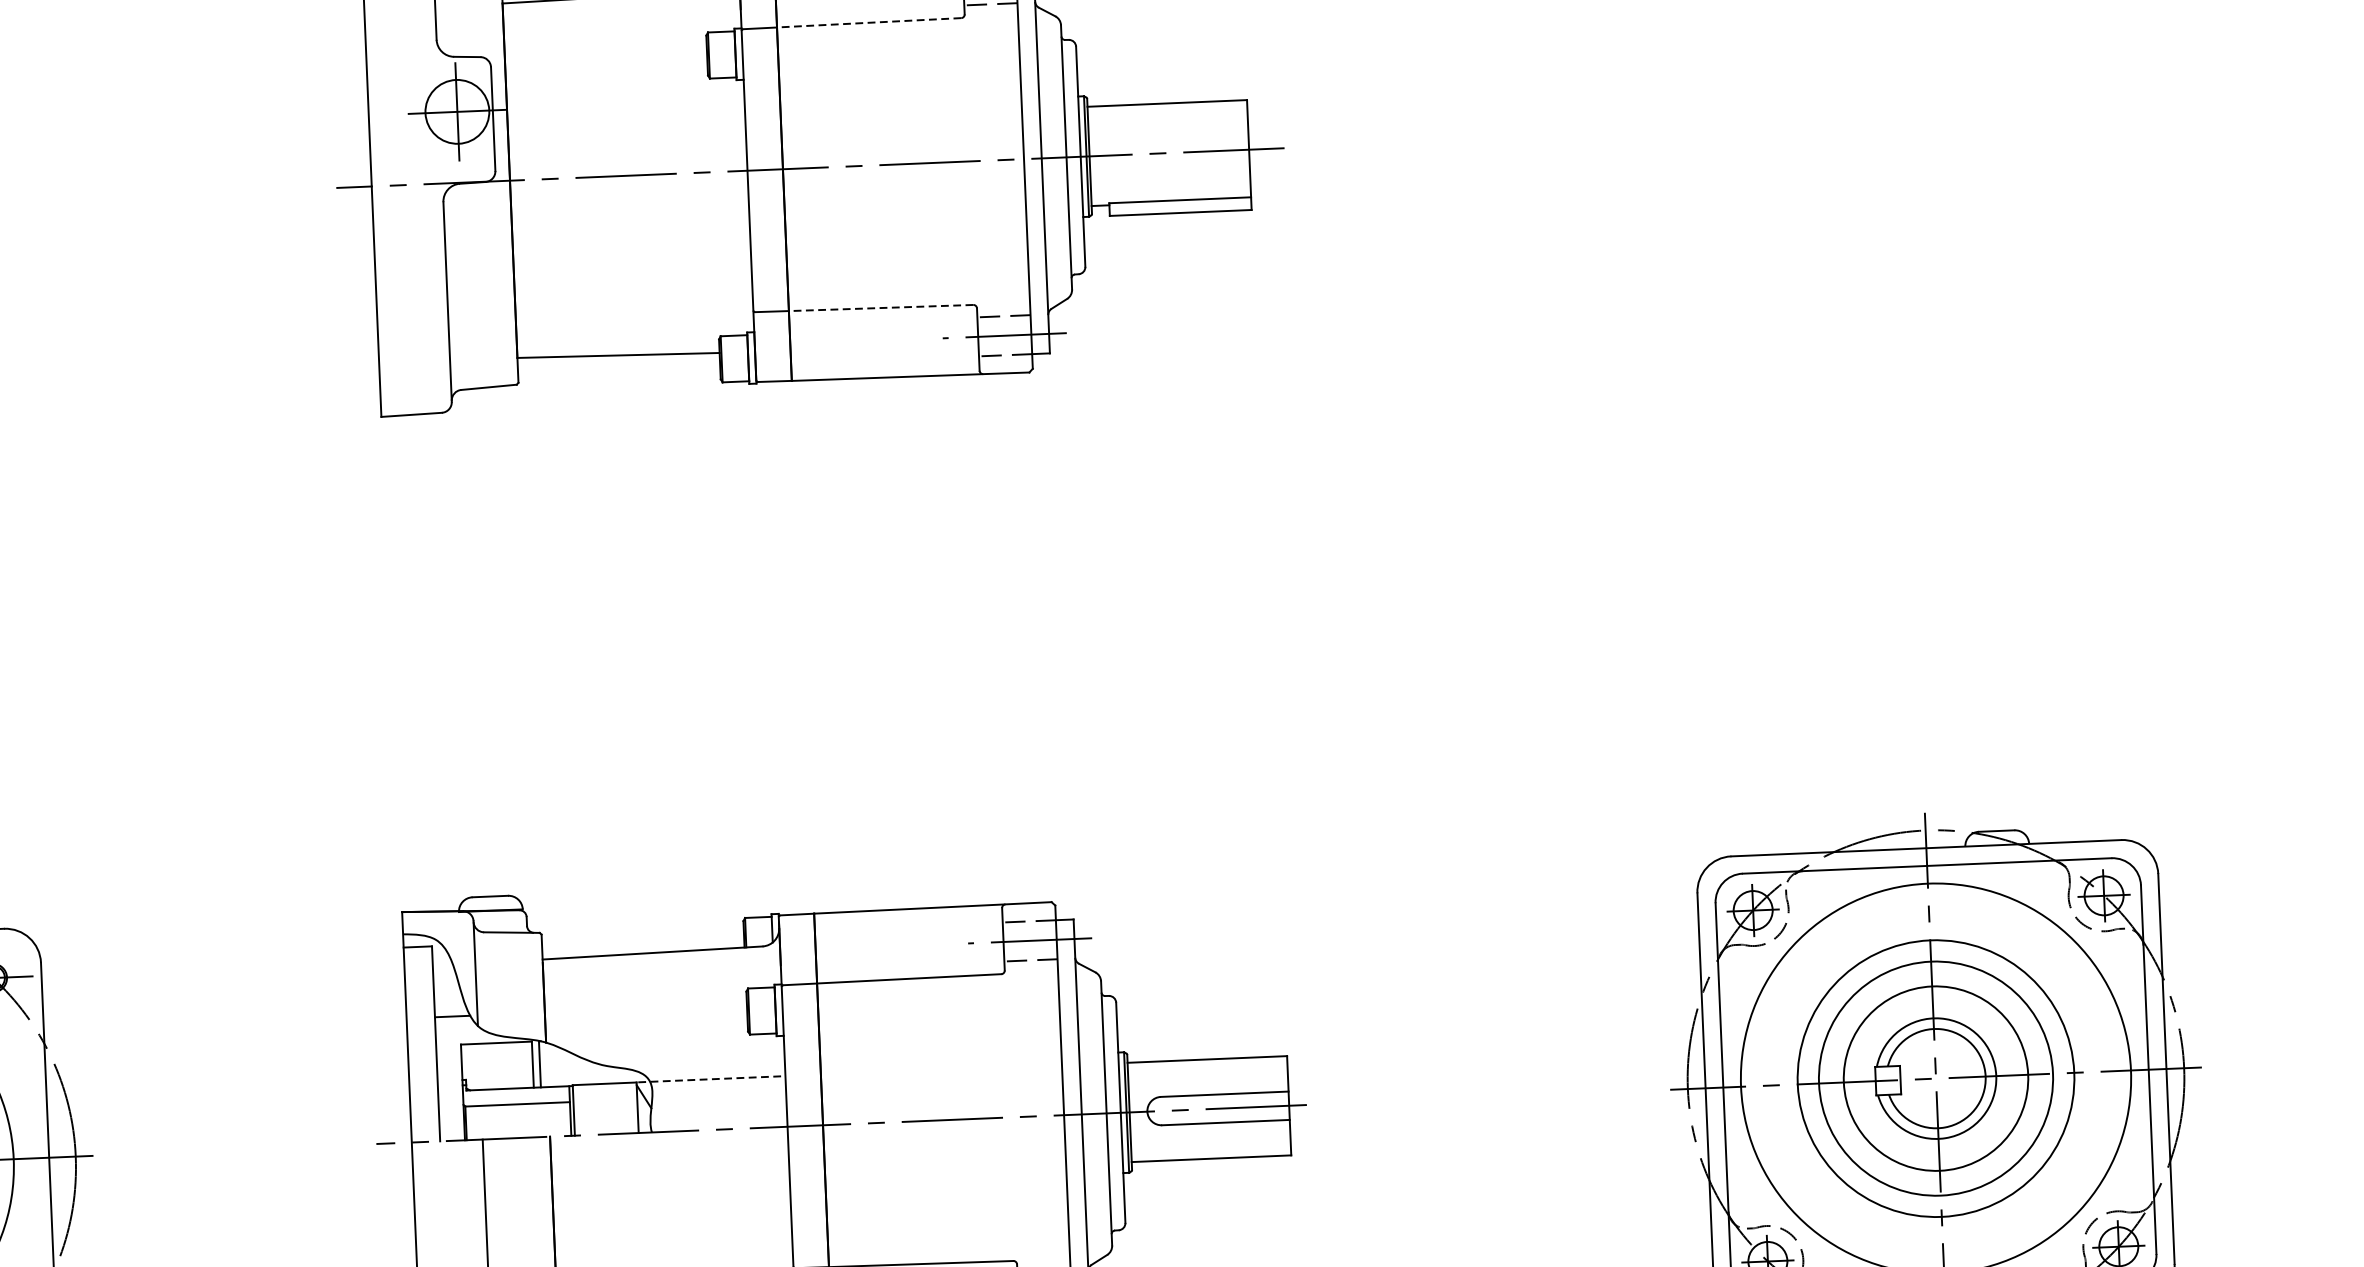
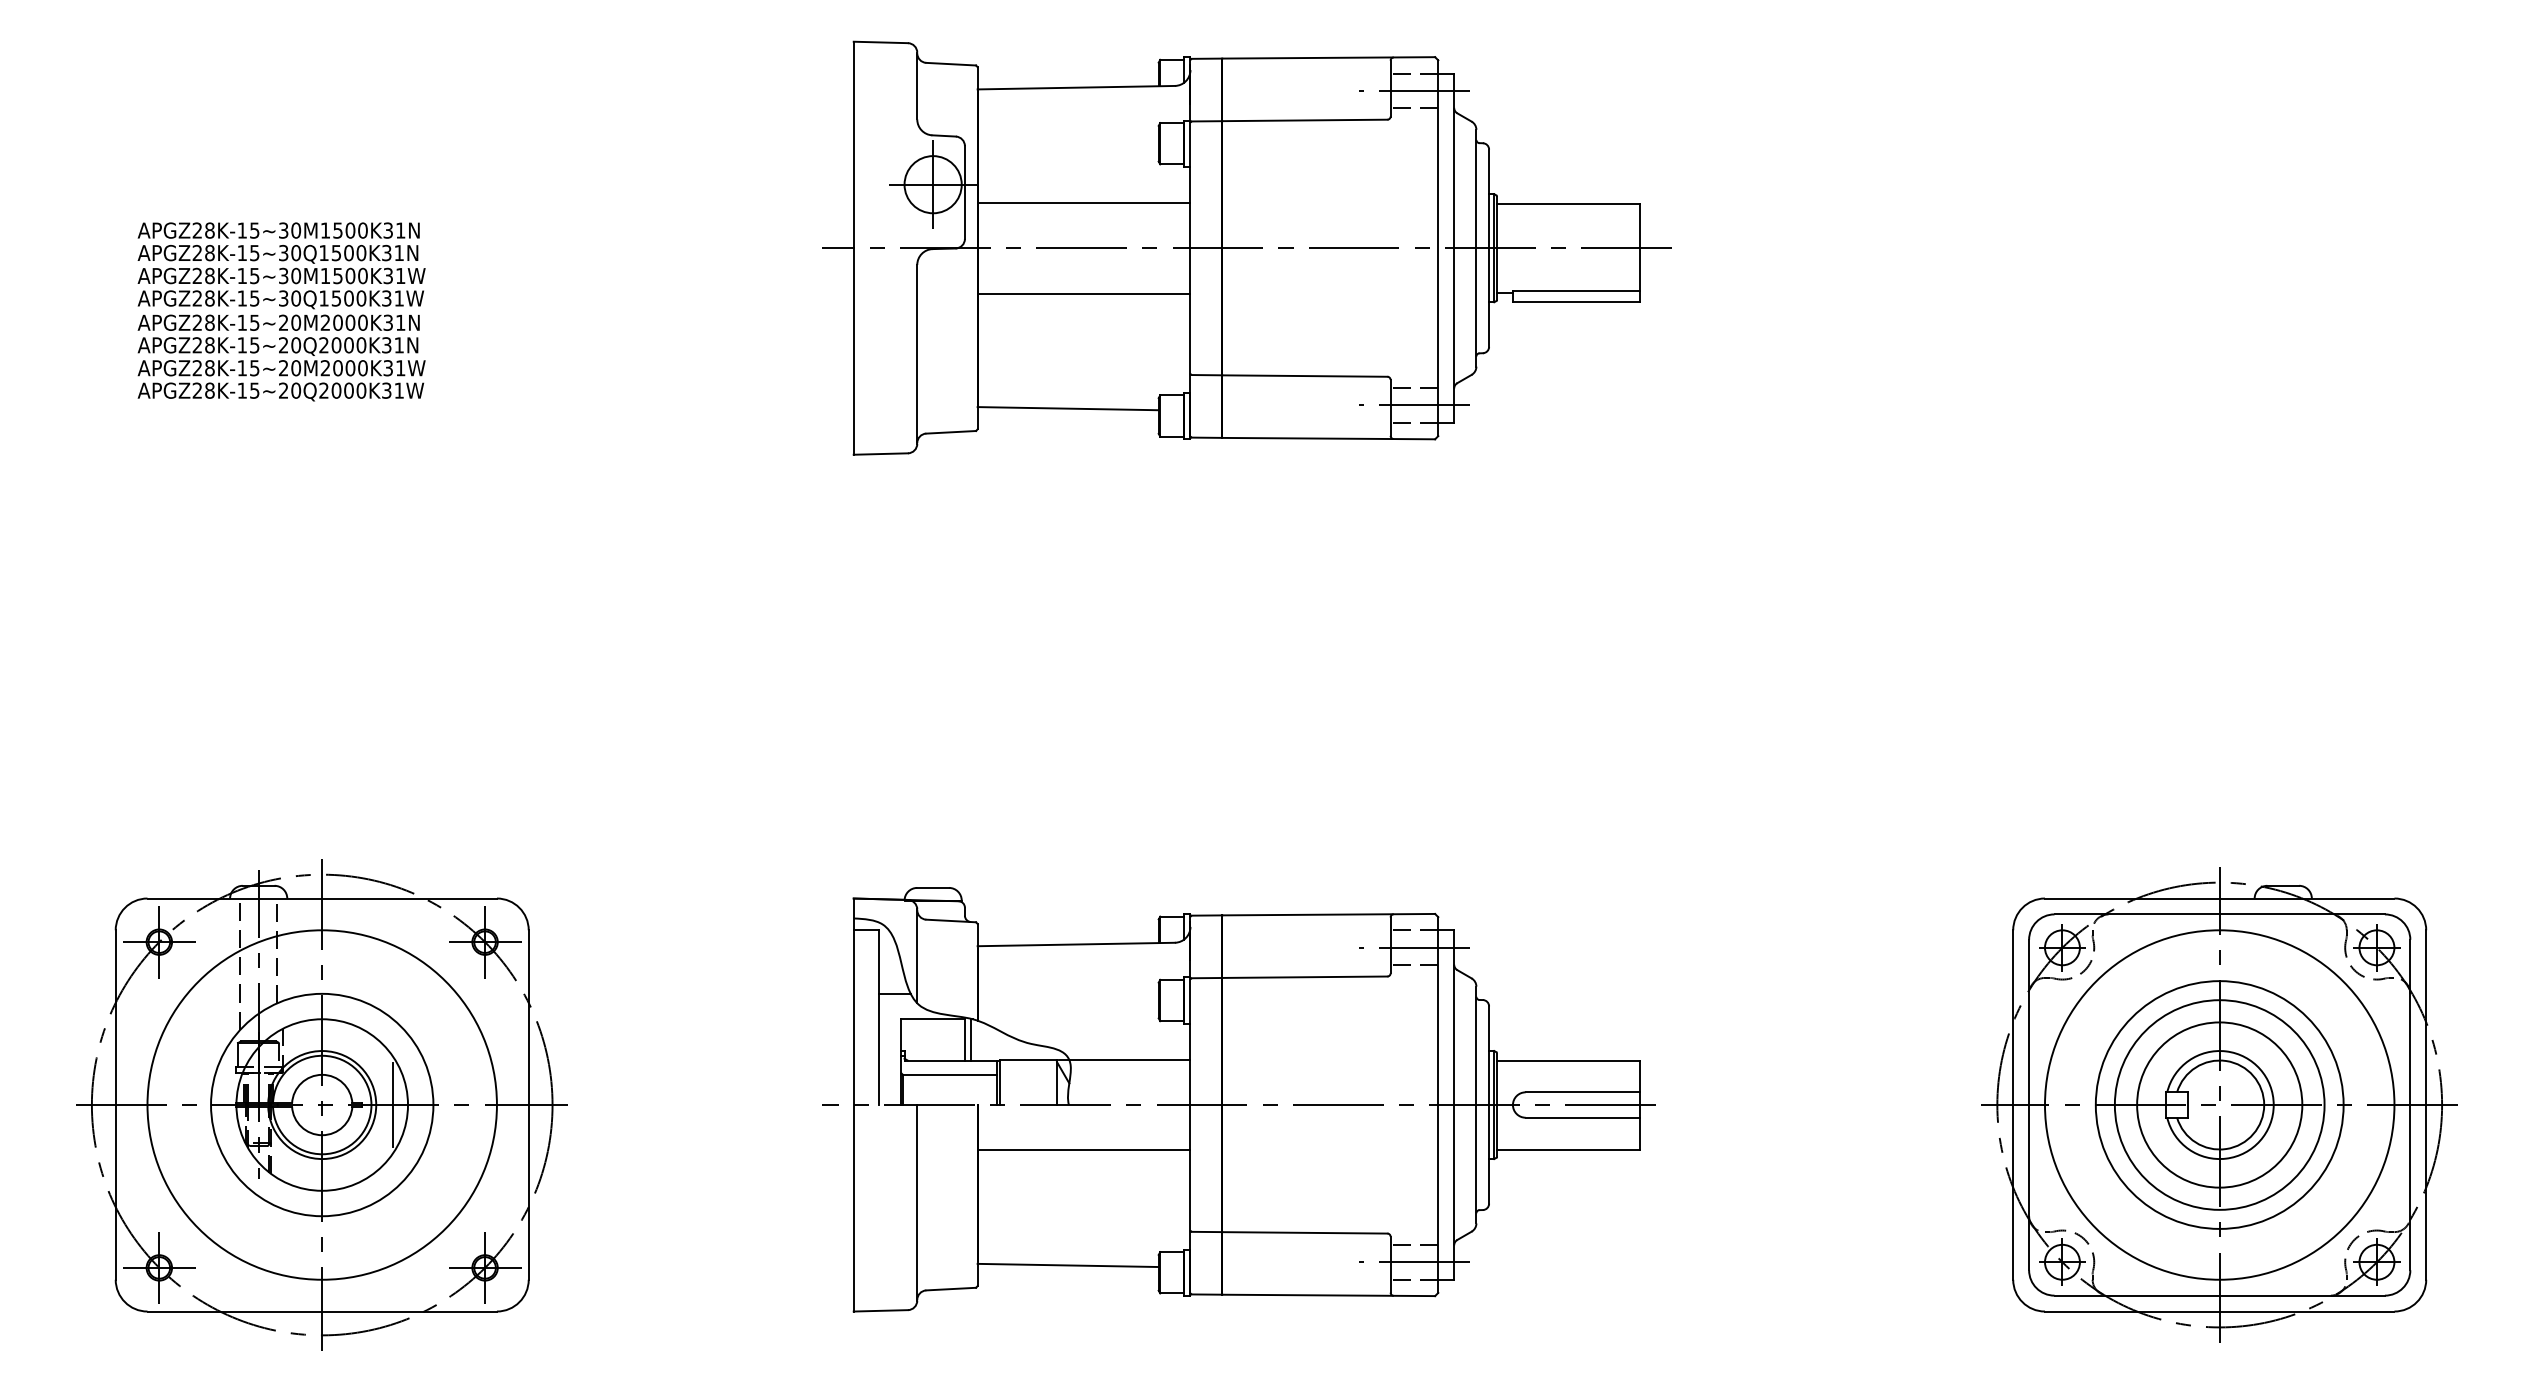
line: (868, 22) -> (1304, 120), dashed -> solid
line: (625, 124) -> (1083, 202), added
line: (630, 226) -> (1083, 293), added
line: (880, 308) -> (1304, 376), dashed -> solid
line: (711, 1079) -> (1124, 1059), dashed -> solid
line: (670, 1182) -> (1083, 1150), added

